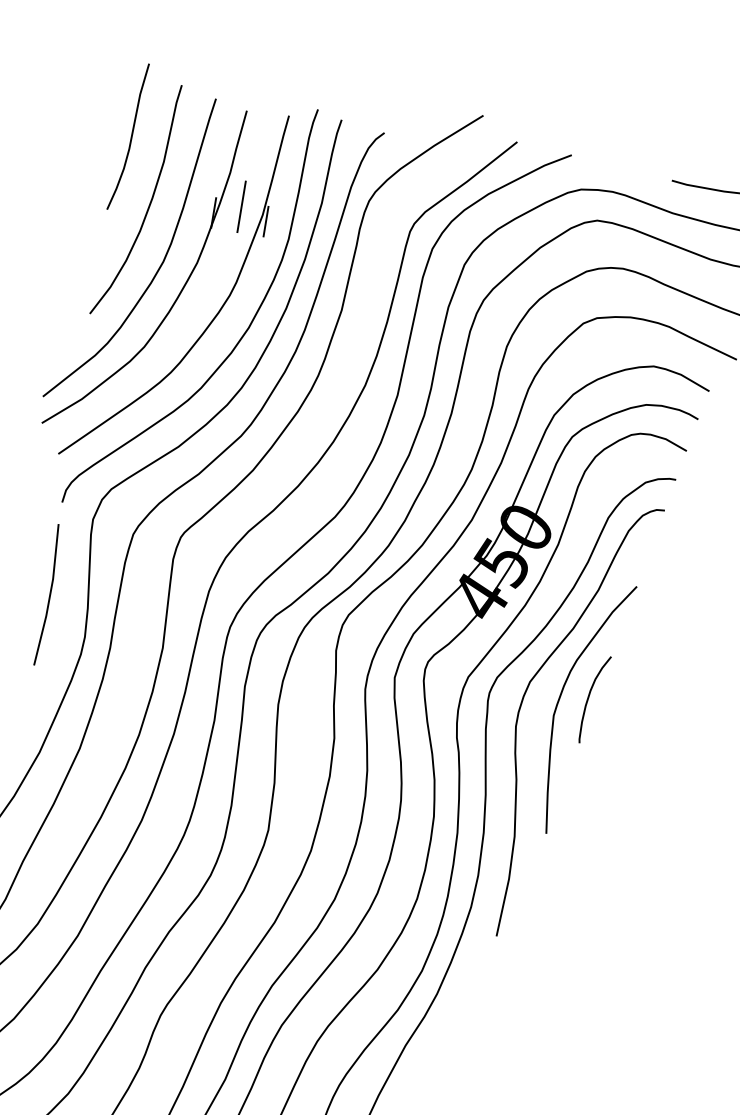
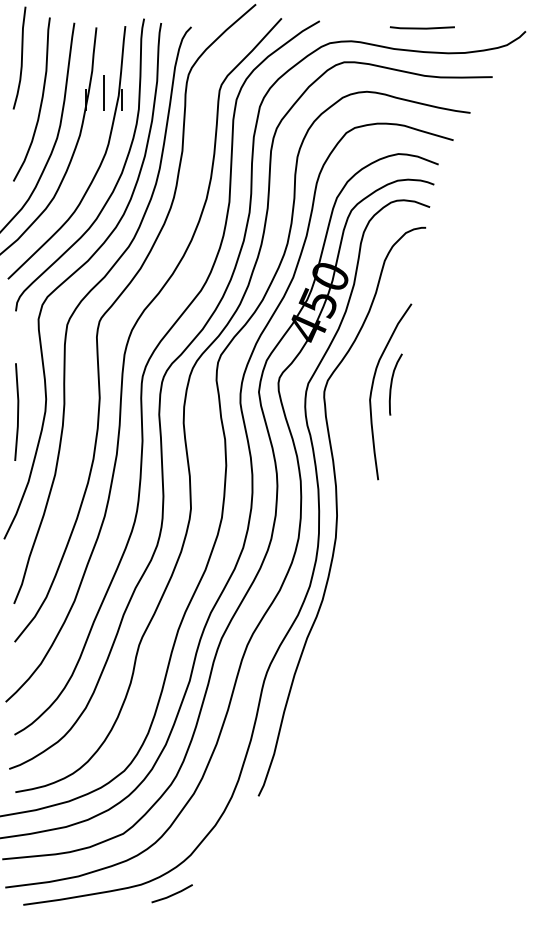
line: (49, 594) -> (17, 411), moved
curve: (524, 701) -> (348, 393), removed

